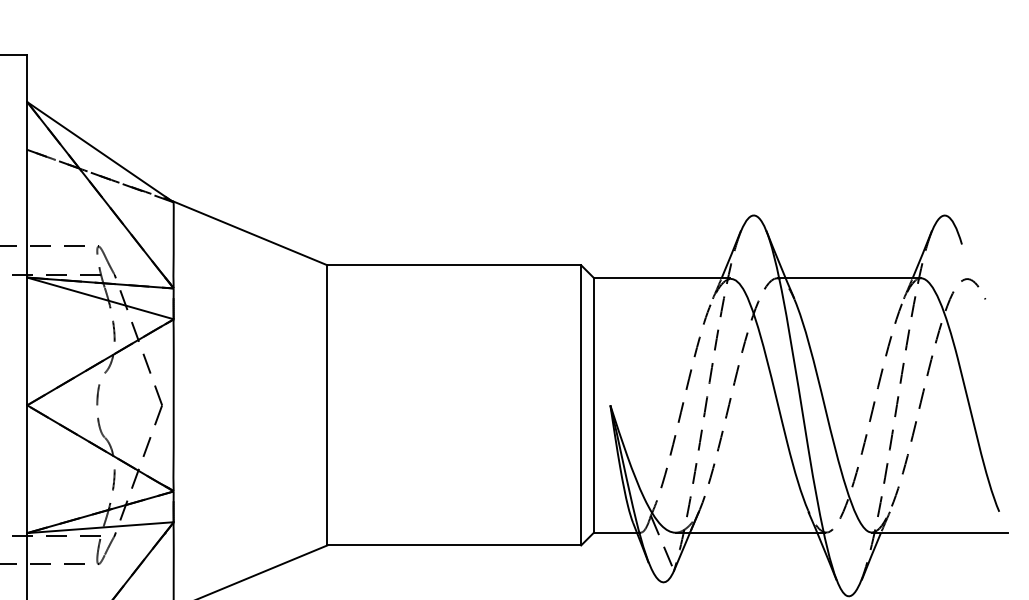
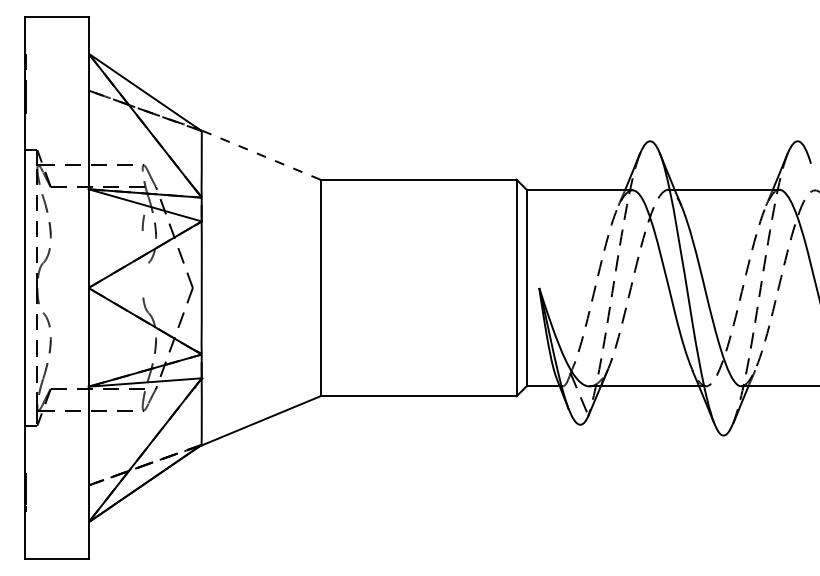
line: (249, 232) -> (260, 154), solid -> dashed
line: (98, 394) -> (143, 222), moved

